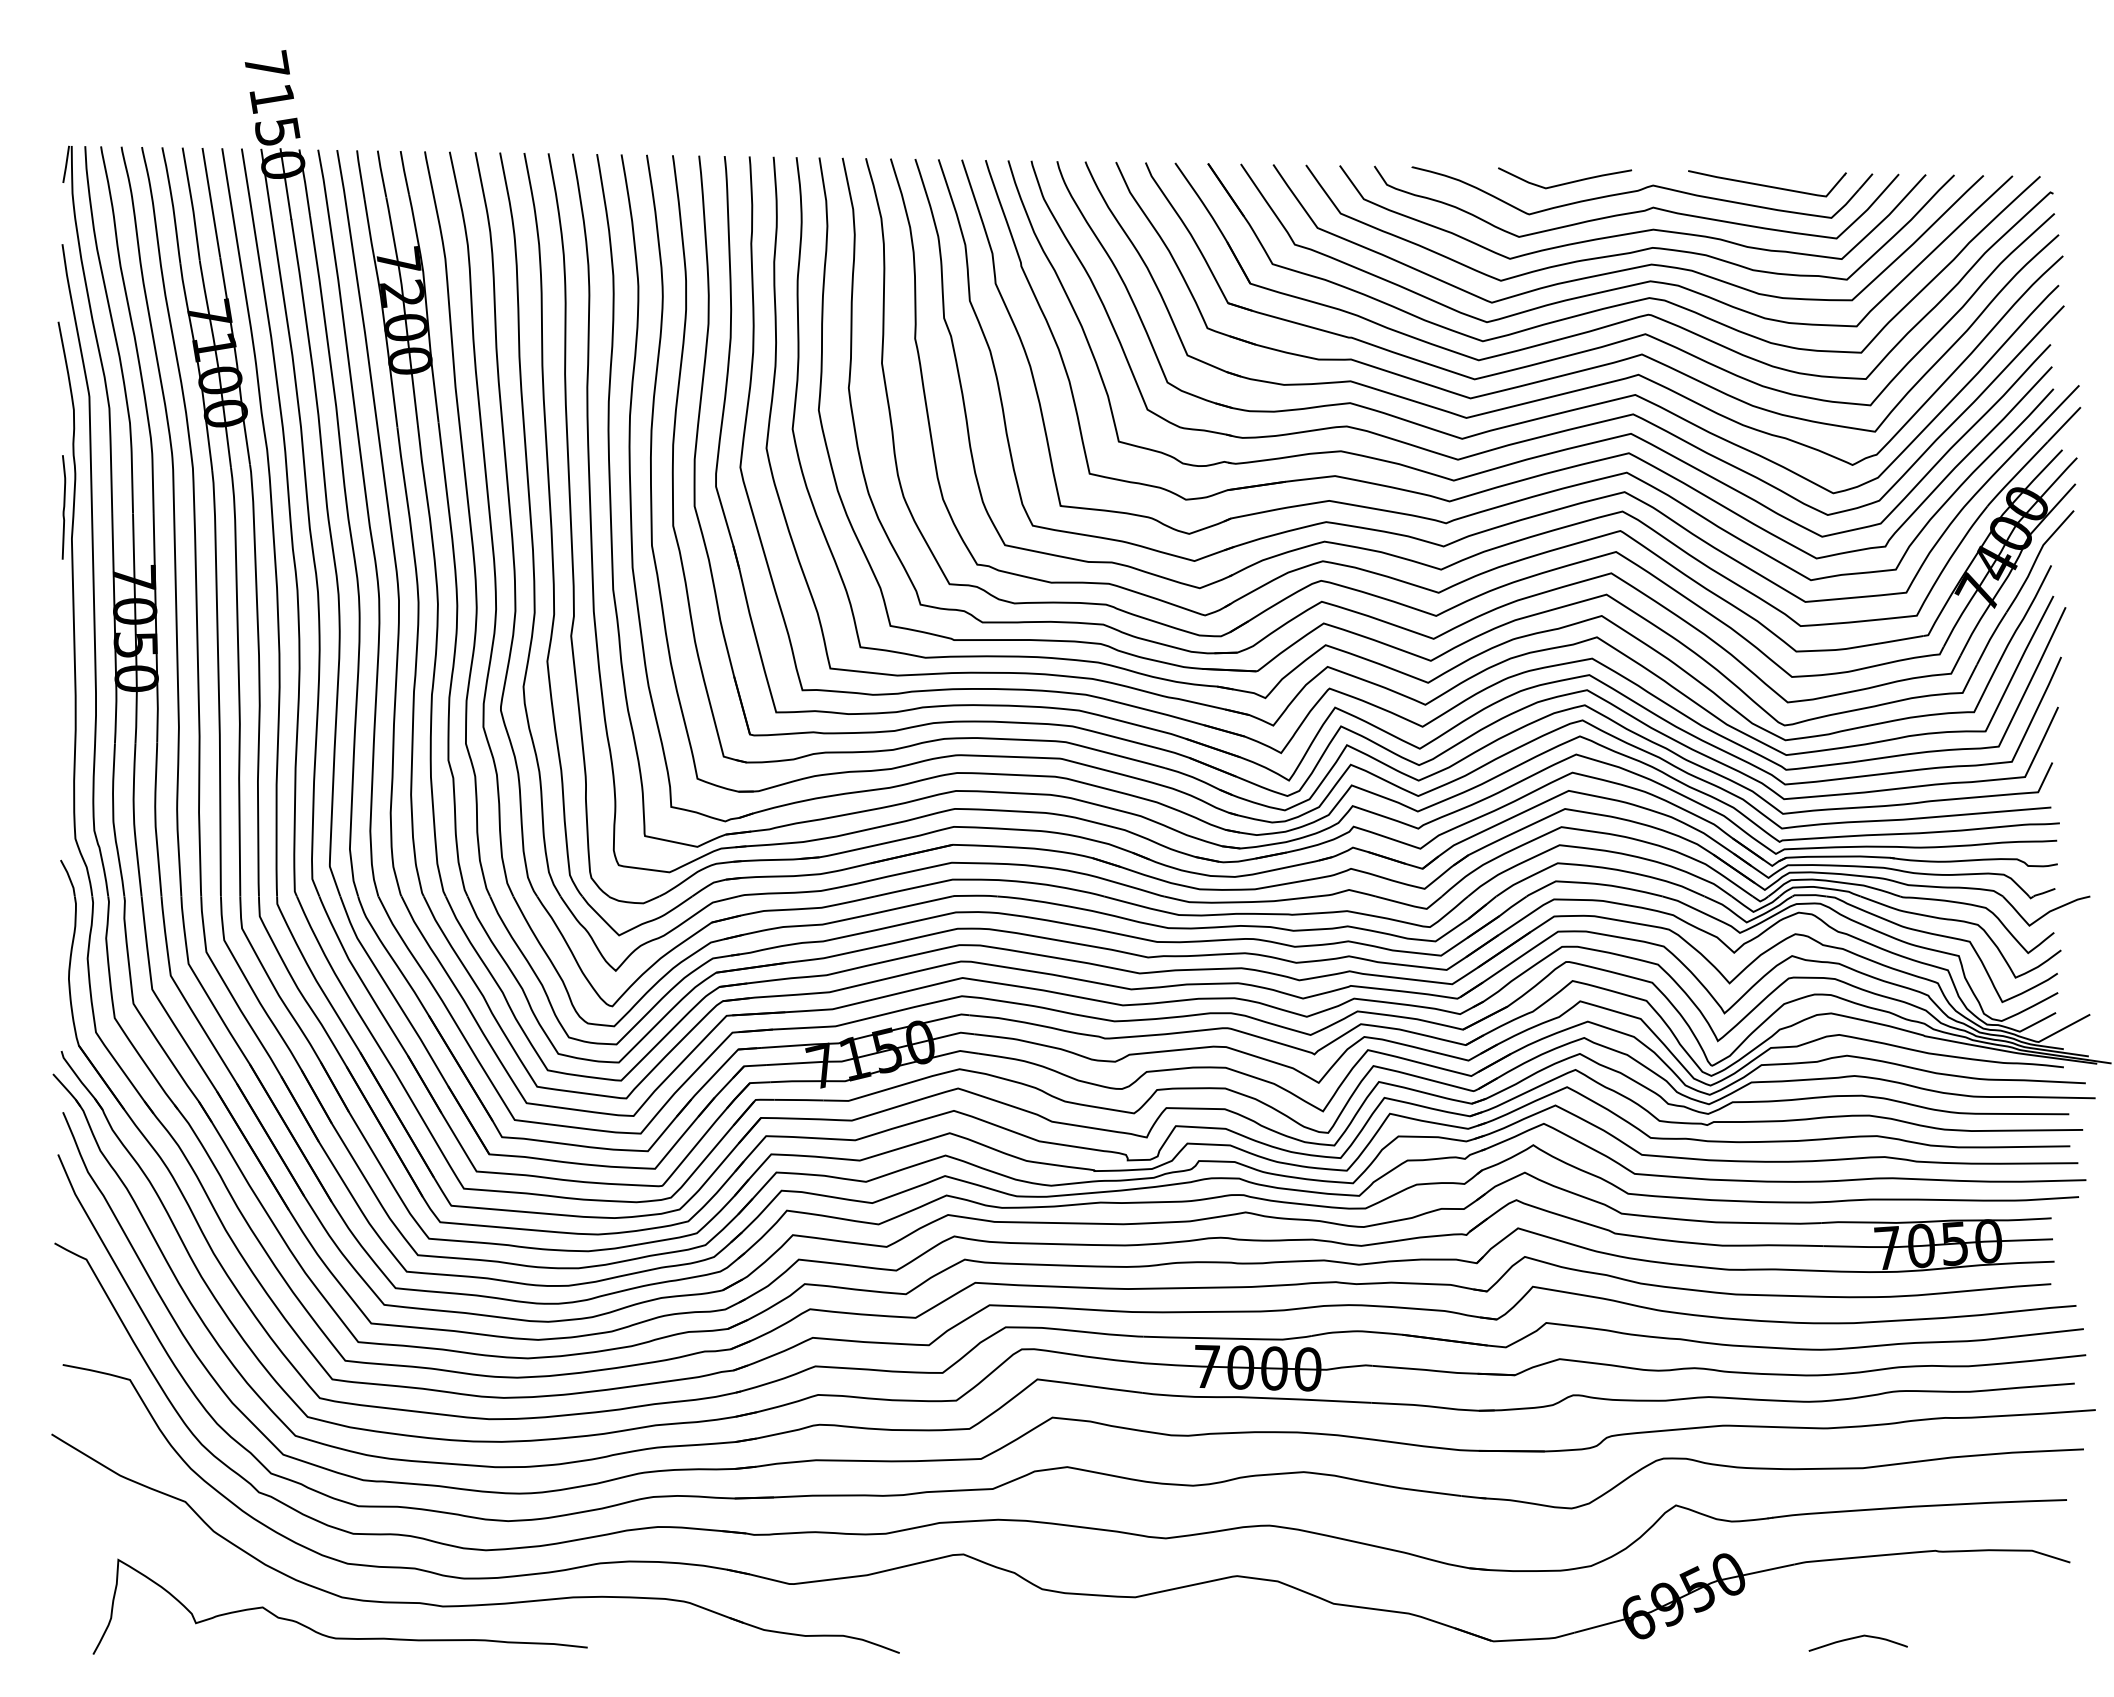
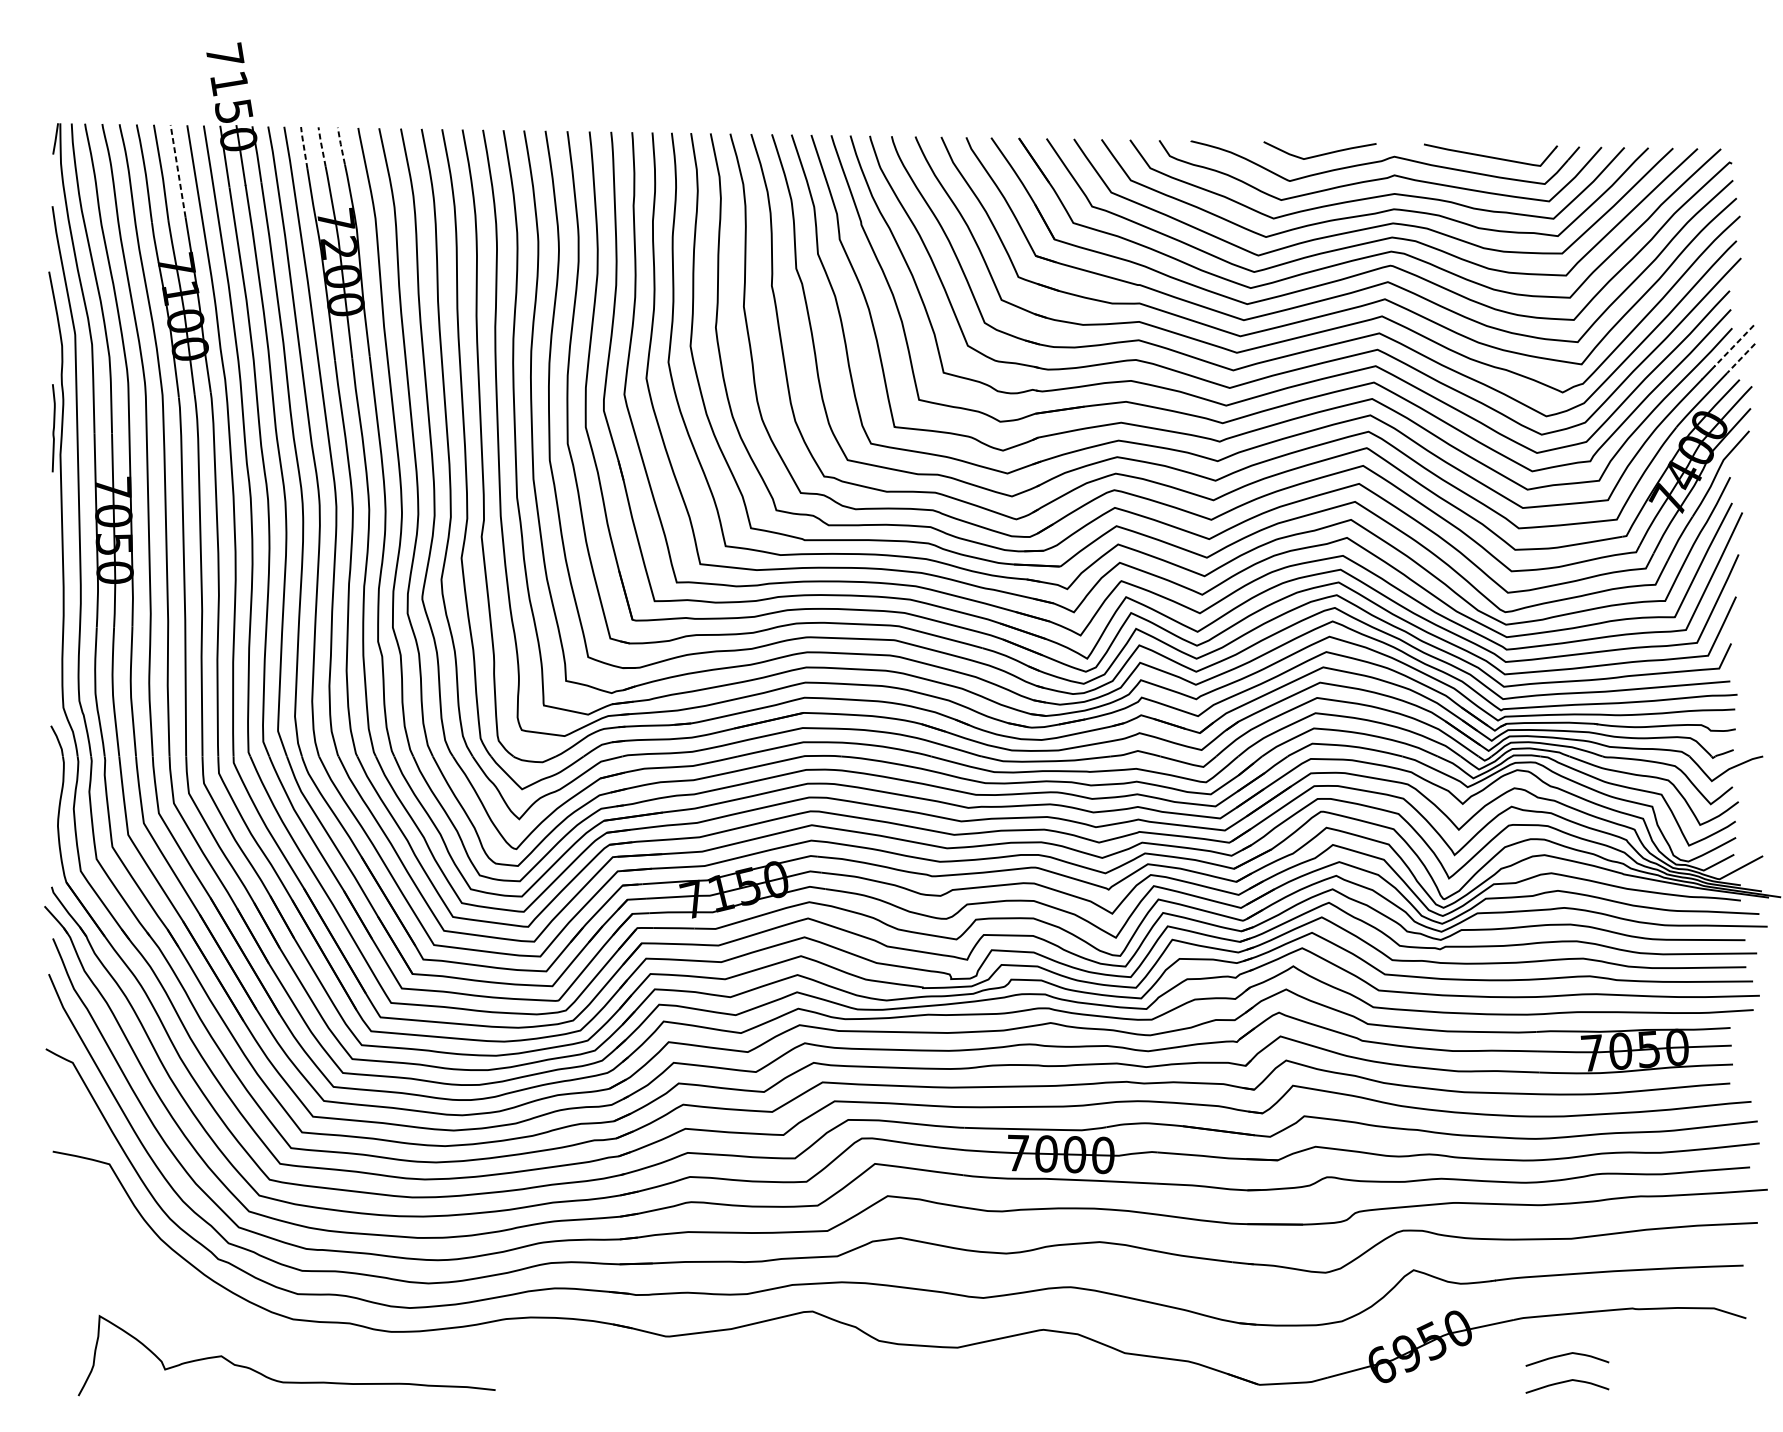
line: (404, 171) -> (341, 144), solid -> dashed
line: (381, 172) -> (321, 145), solid -> dashed
line: (360, 174) -> (303, 147), solid -> dashed
line: (211, 202) -> (178, 171), solid -> dashed
line: (2056, 409) -> (1734, 345), solid -> dashed
line: (2064, 424) -> (1741, 358), solid -> dashed
part: (485, 1603) -> (409, 1352), removed
curve: (1857, 1606) -> (1566, 1355), added

